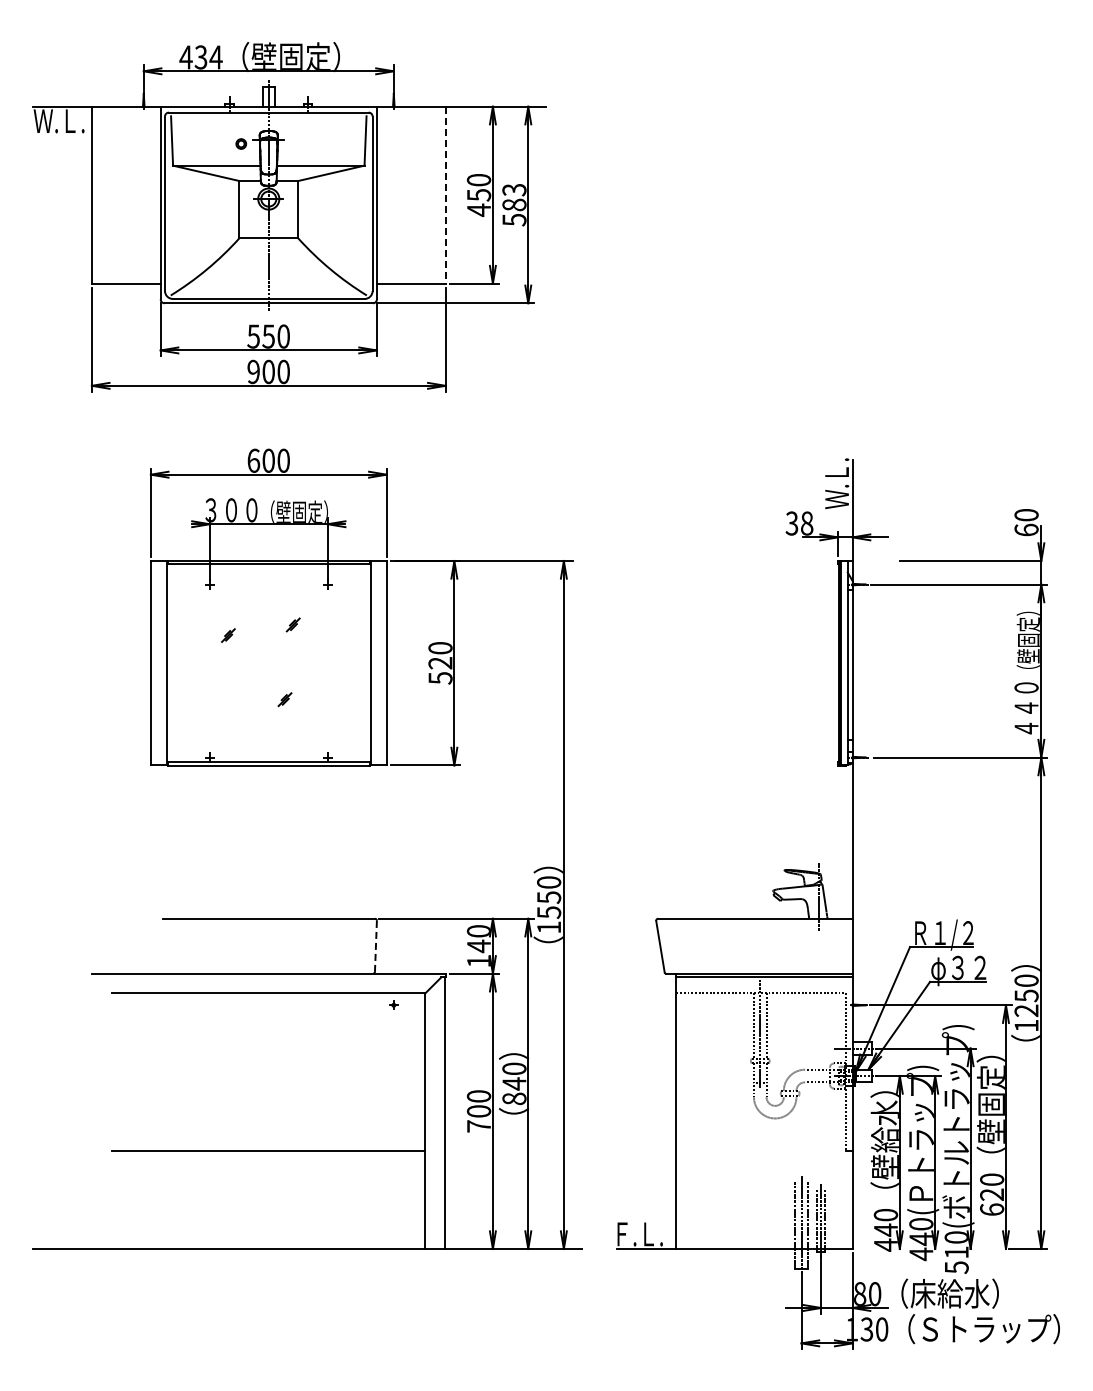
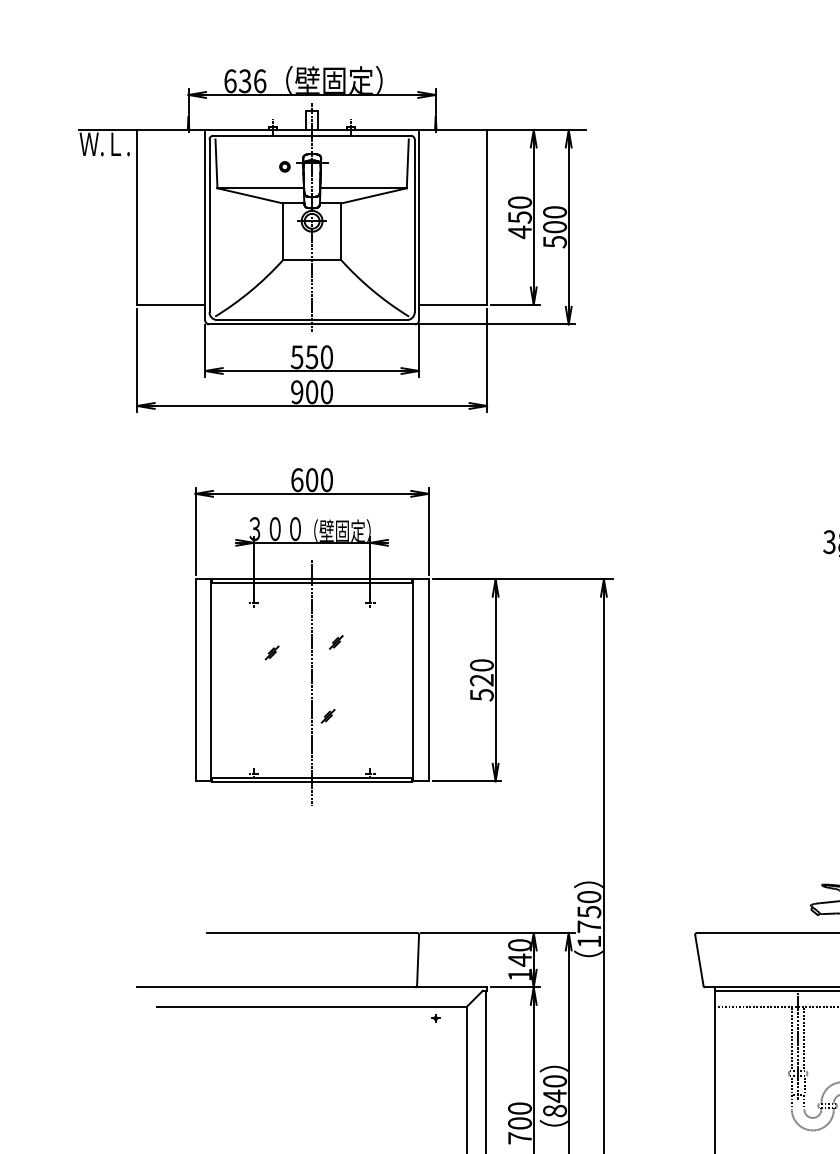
text: (200, 57) -> (244, 81), 434 -> 636
line: (445, 195) -> (486, 217), dashed -> solid
text: (514, 197) -> (555, 219), 583 -> 500
line: (268, 666) -> (311, 683), added
text: (549, 912) -> (589, 926), 1550 -> 1750
line: (375, 946) -> (417, 960), dashed -> solid

